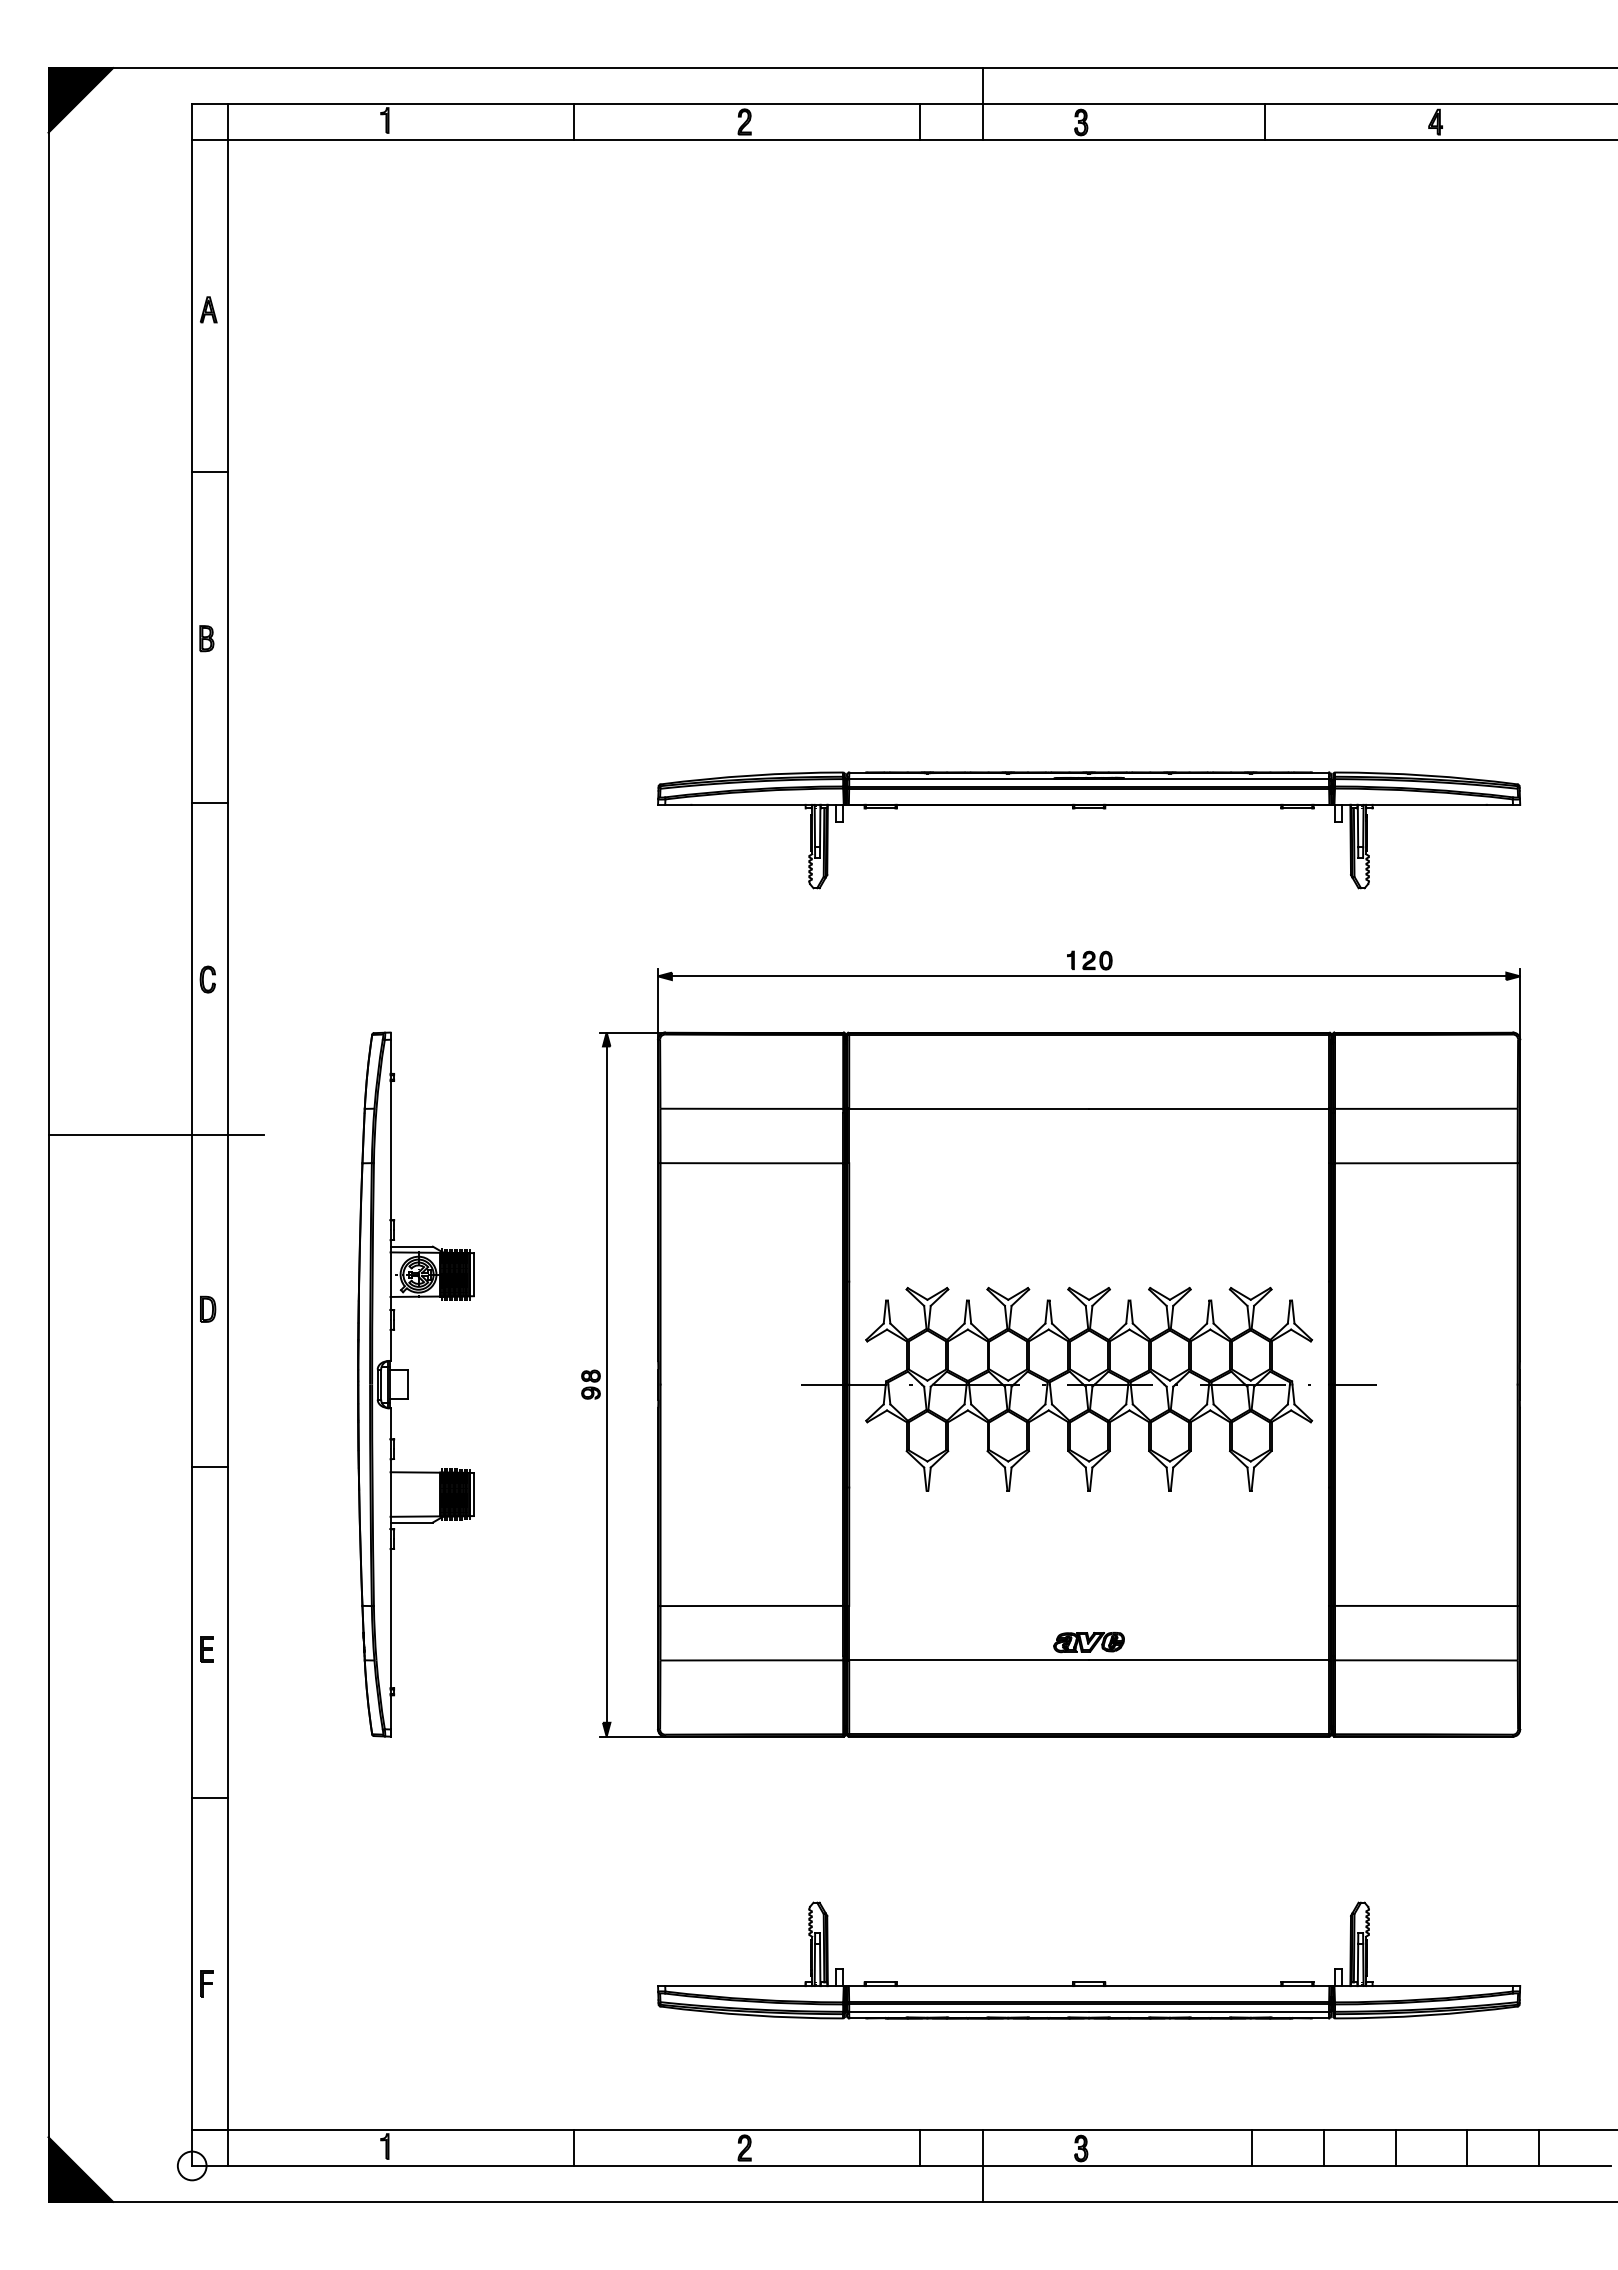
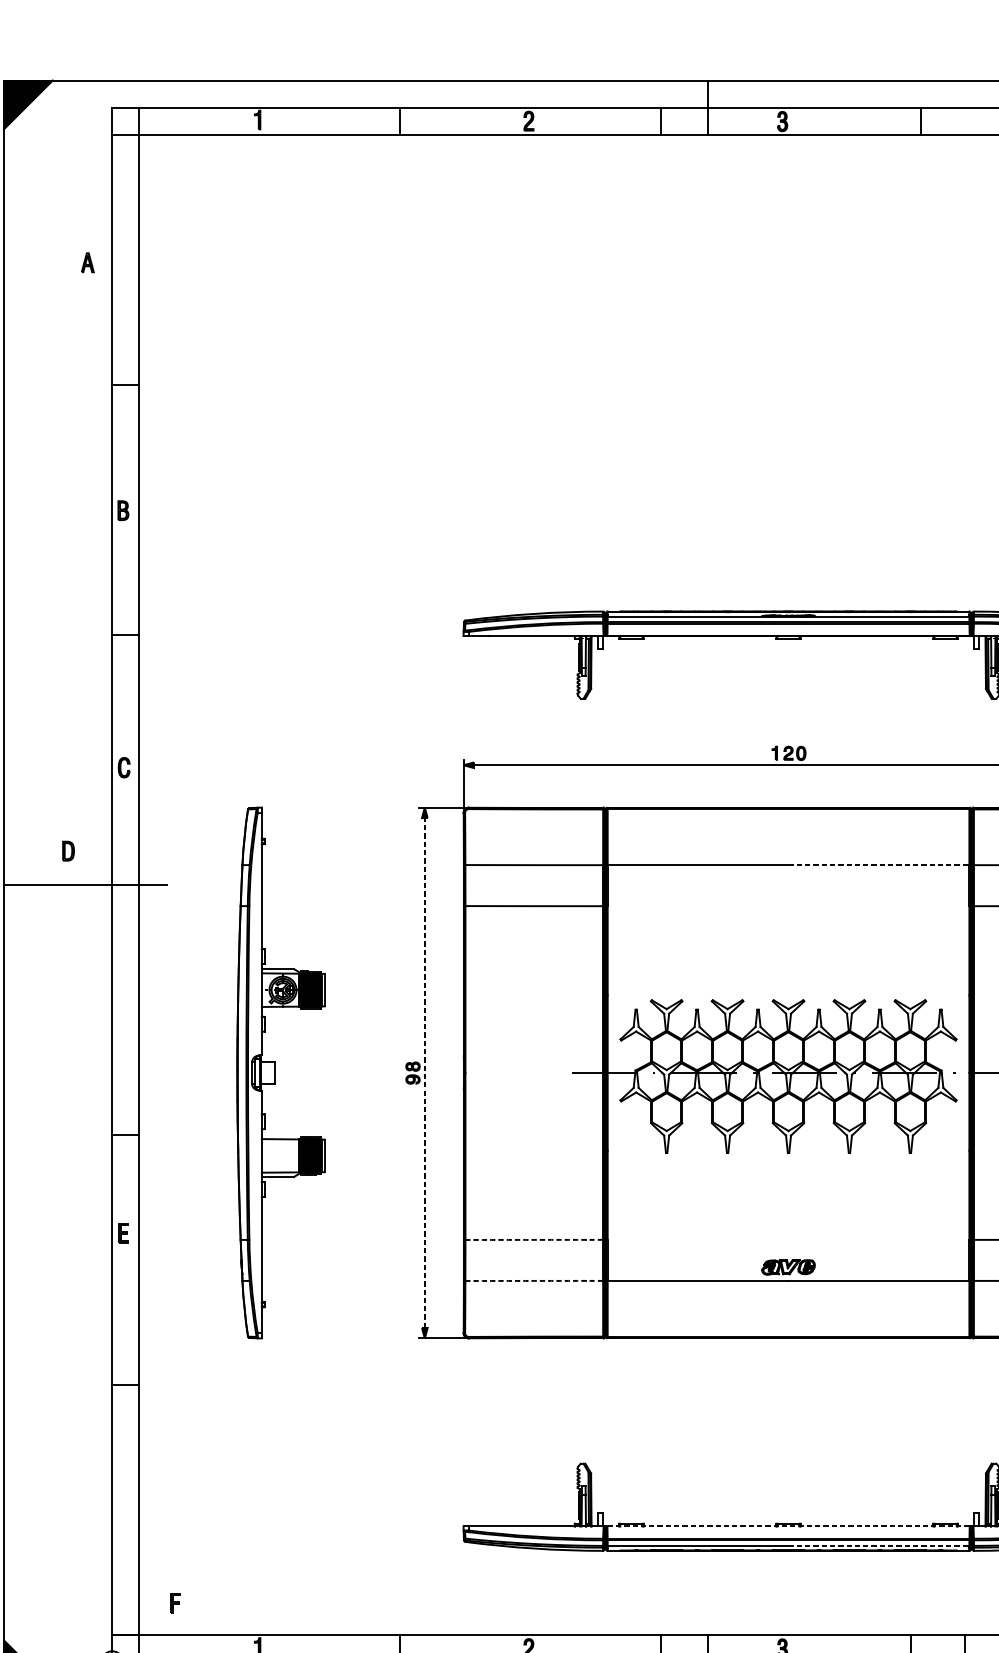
part: (208, 309) -> (87, 262), moved
line: (1209, 1108) -> (879, 864), solid -> dashed
part: (208, 1308) -> (68, 850), moved
line: (606, 1384) -> (424, 1072), solid -> dashed
arc: (751, 1605) -> (534, 1239), solid -> dashed
part: (206, 1649) -> (123, 1233), moved
arc: (751, 1660) -> (534, 1281), solid -> dashed
part: (206, 1983) -> (175, 1602), moved
line: (1088, 1986) -> (788, 1526), solid -> dashed
line: (1209, 2011) -> (879, 1545), solid -> dashed

